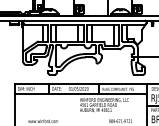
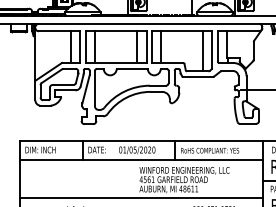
line: (81, 114) -> (142, 197), added

